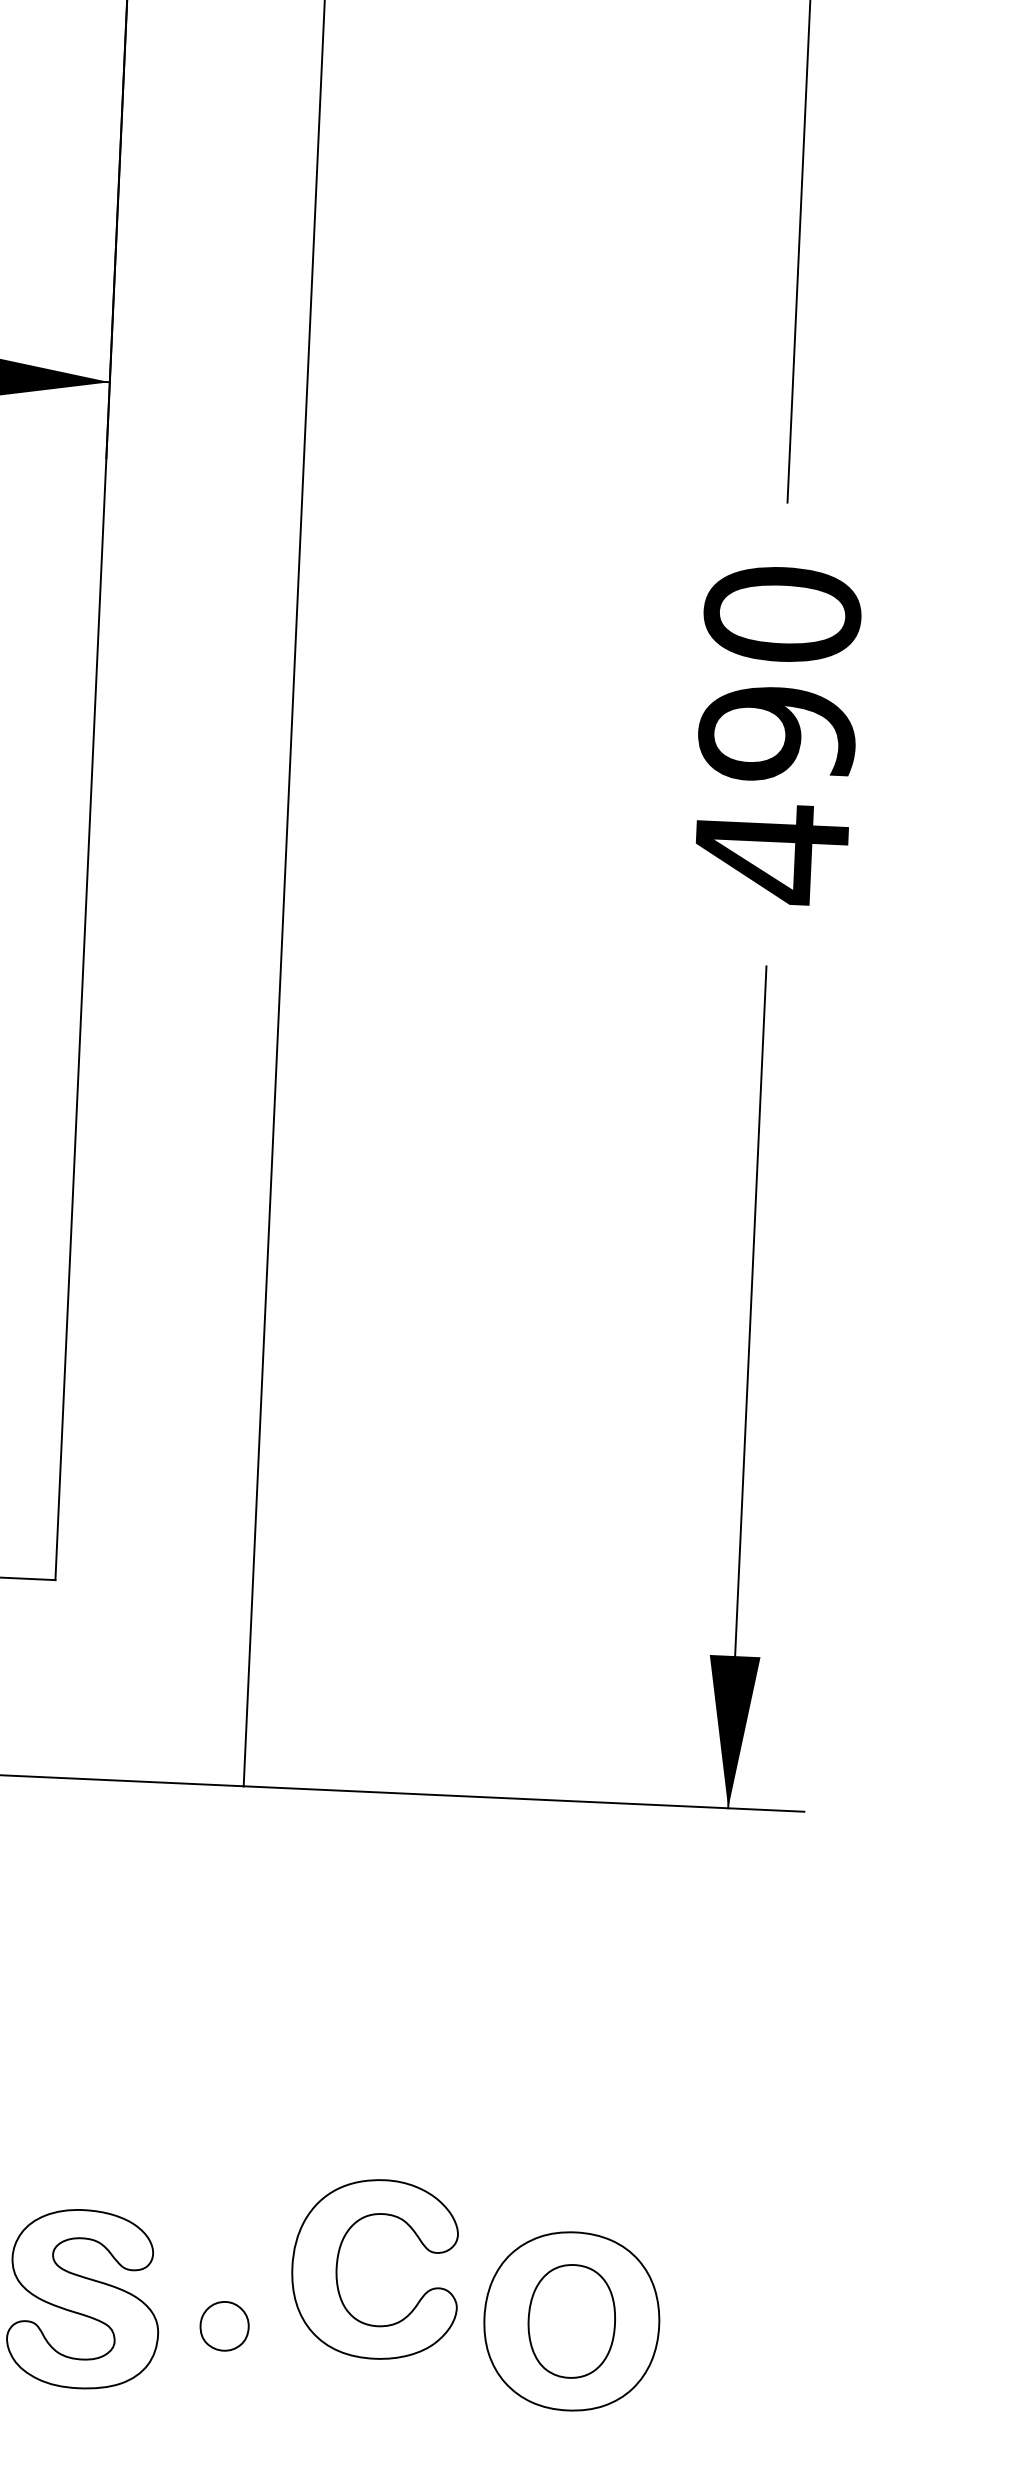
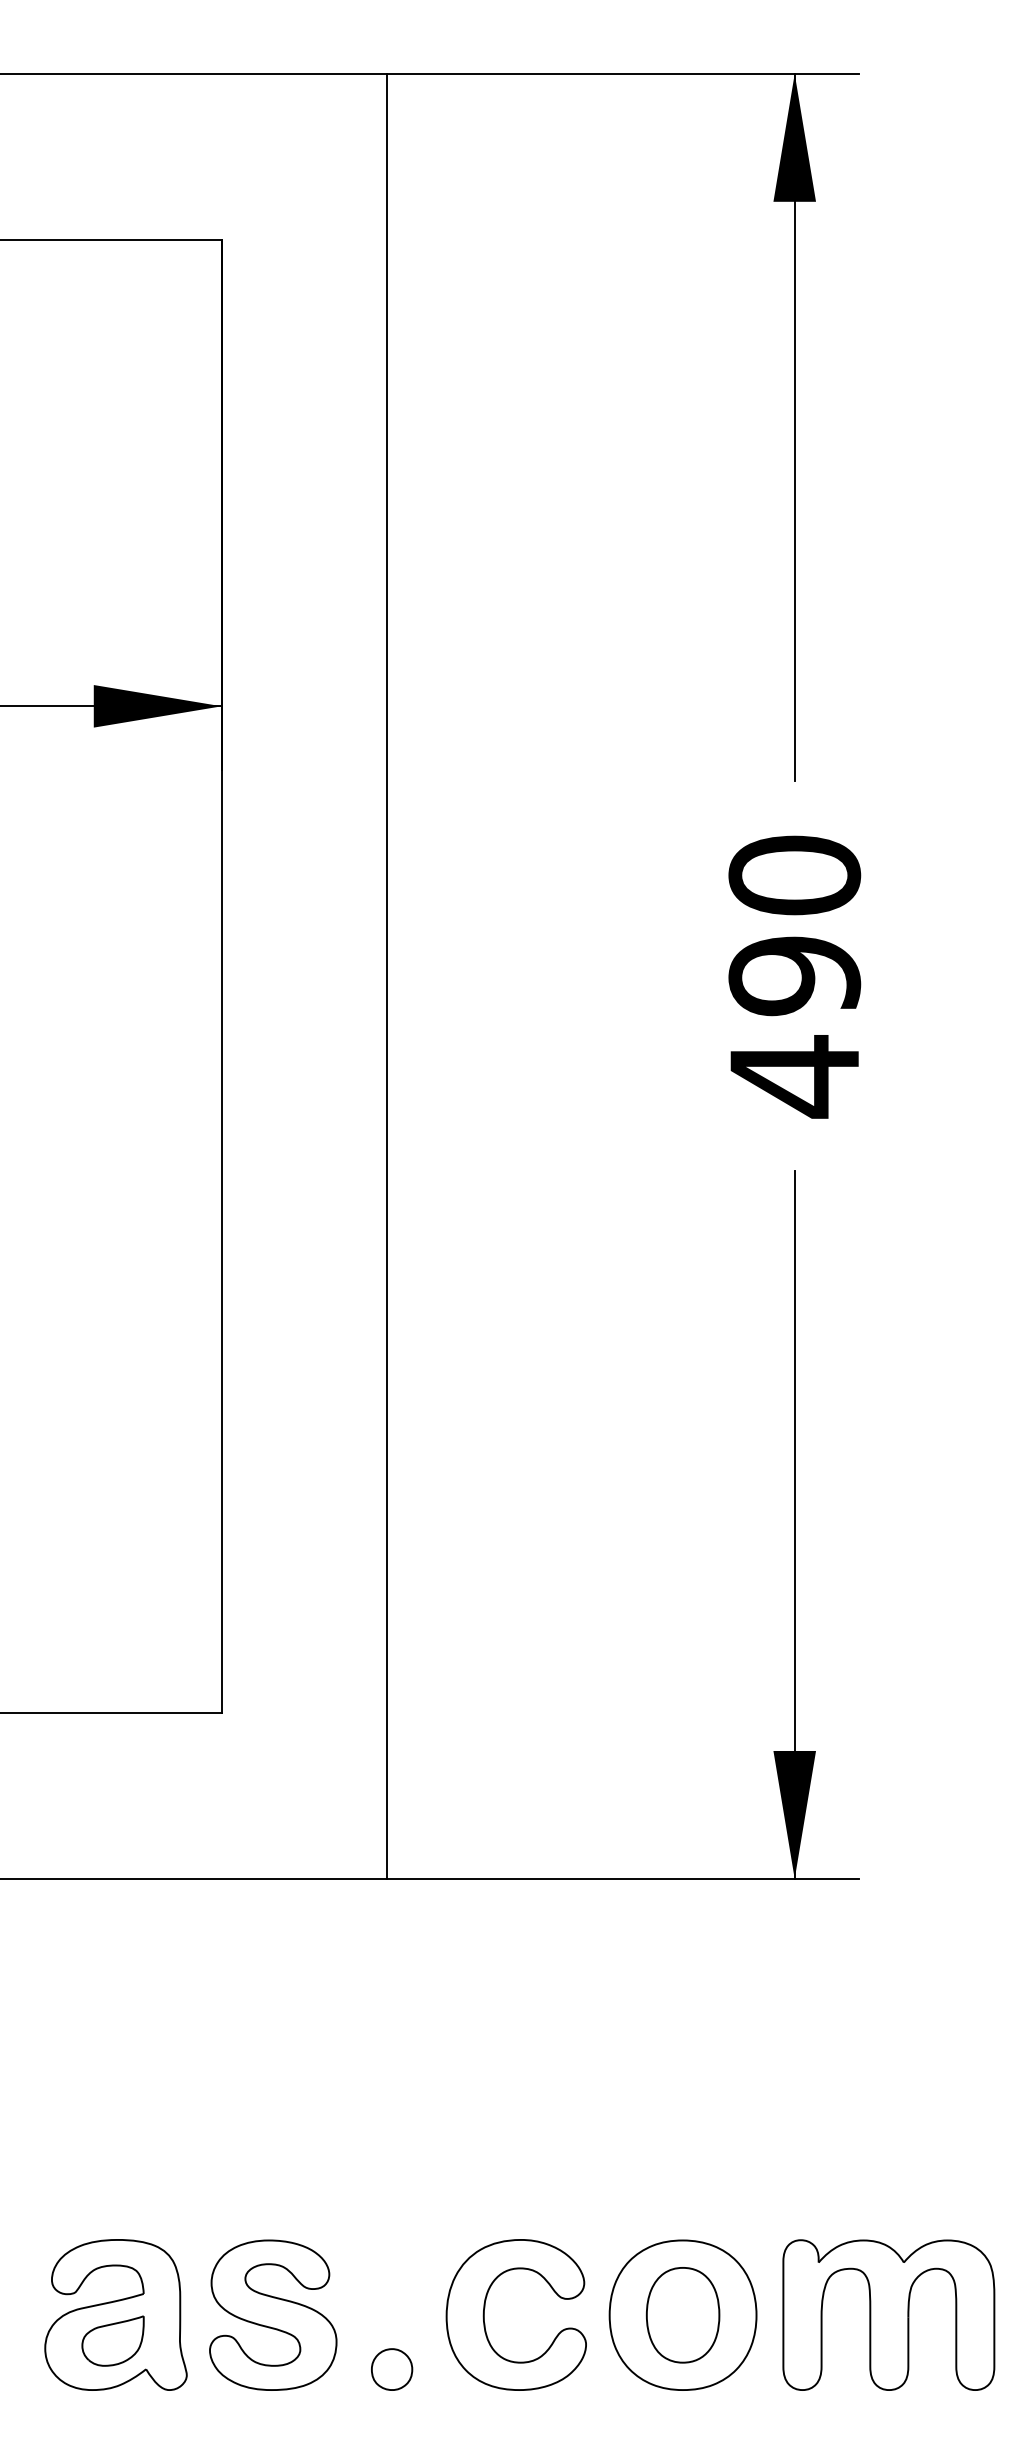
part: (339, 2259) -> (485, 2308), moved
part: (225, 2326) -> (392, 2369), moved
part: (816, 2331) -> (888, 2314), added

